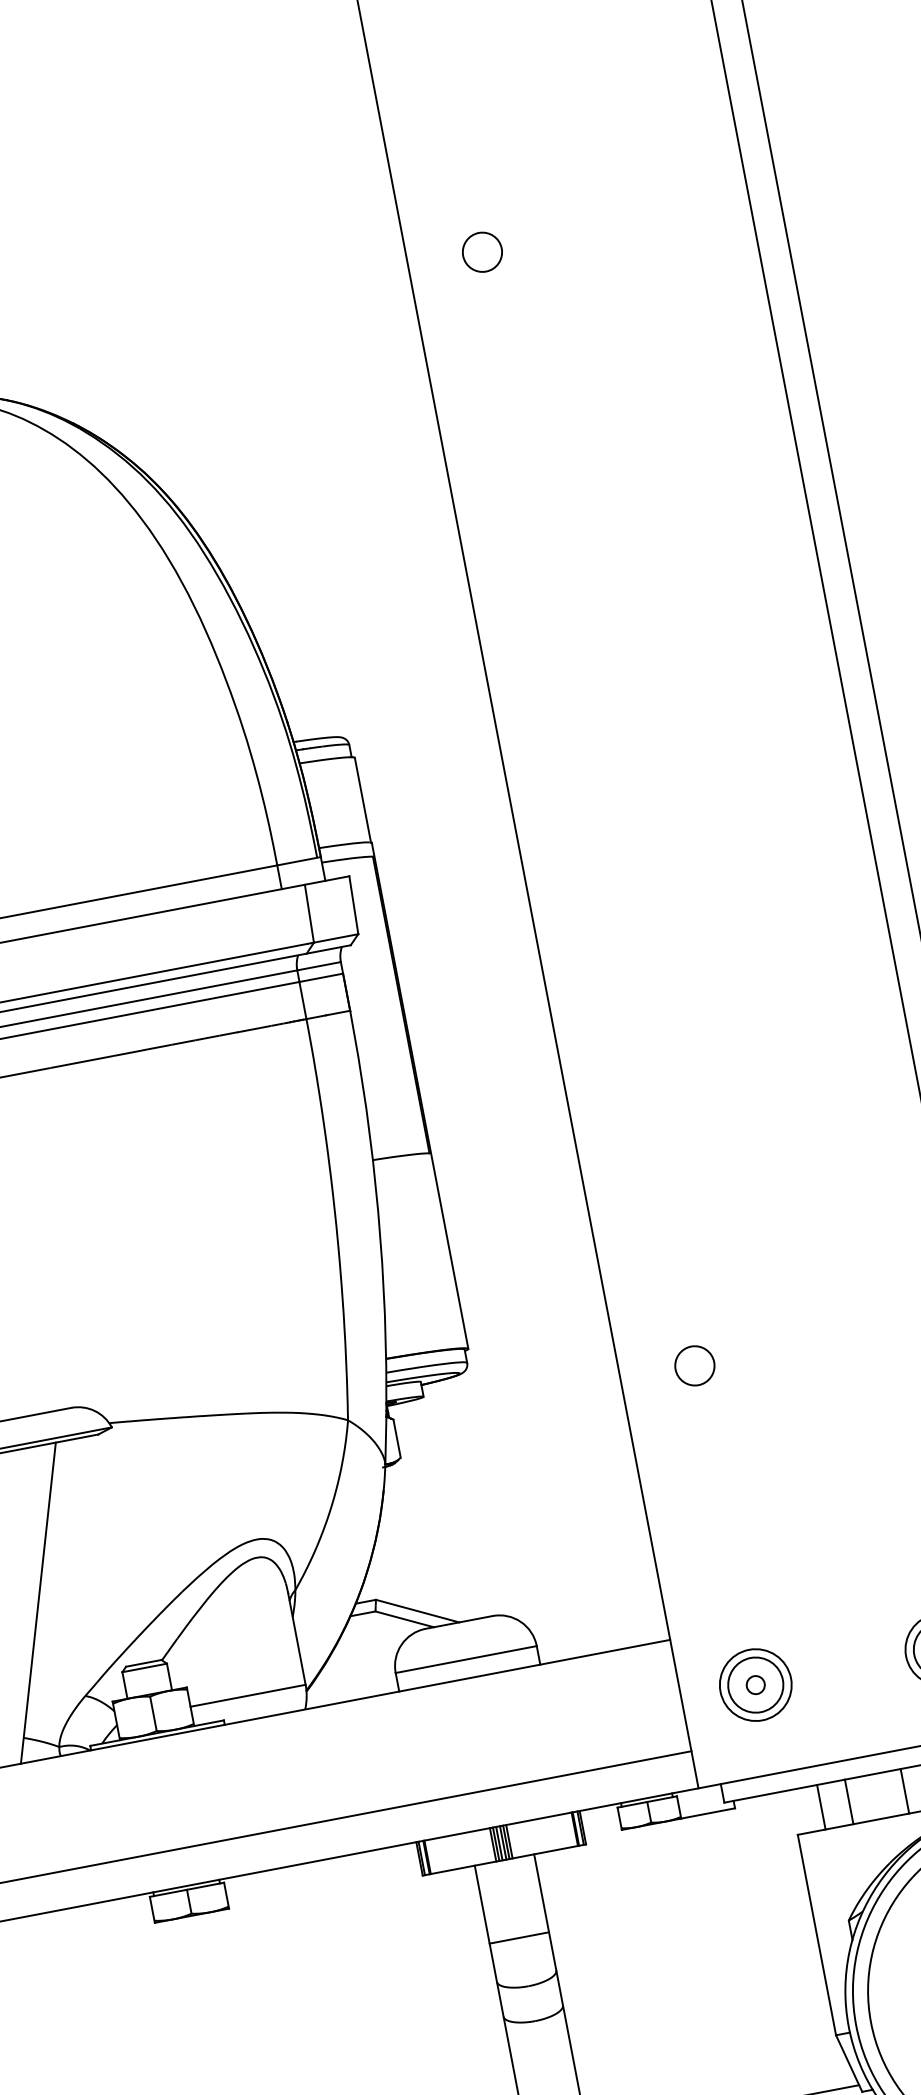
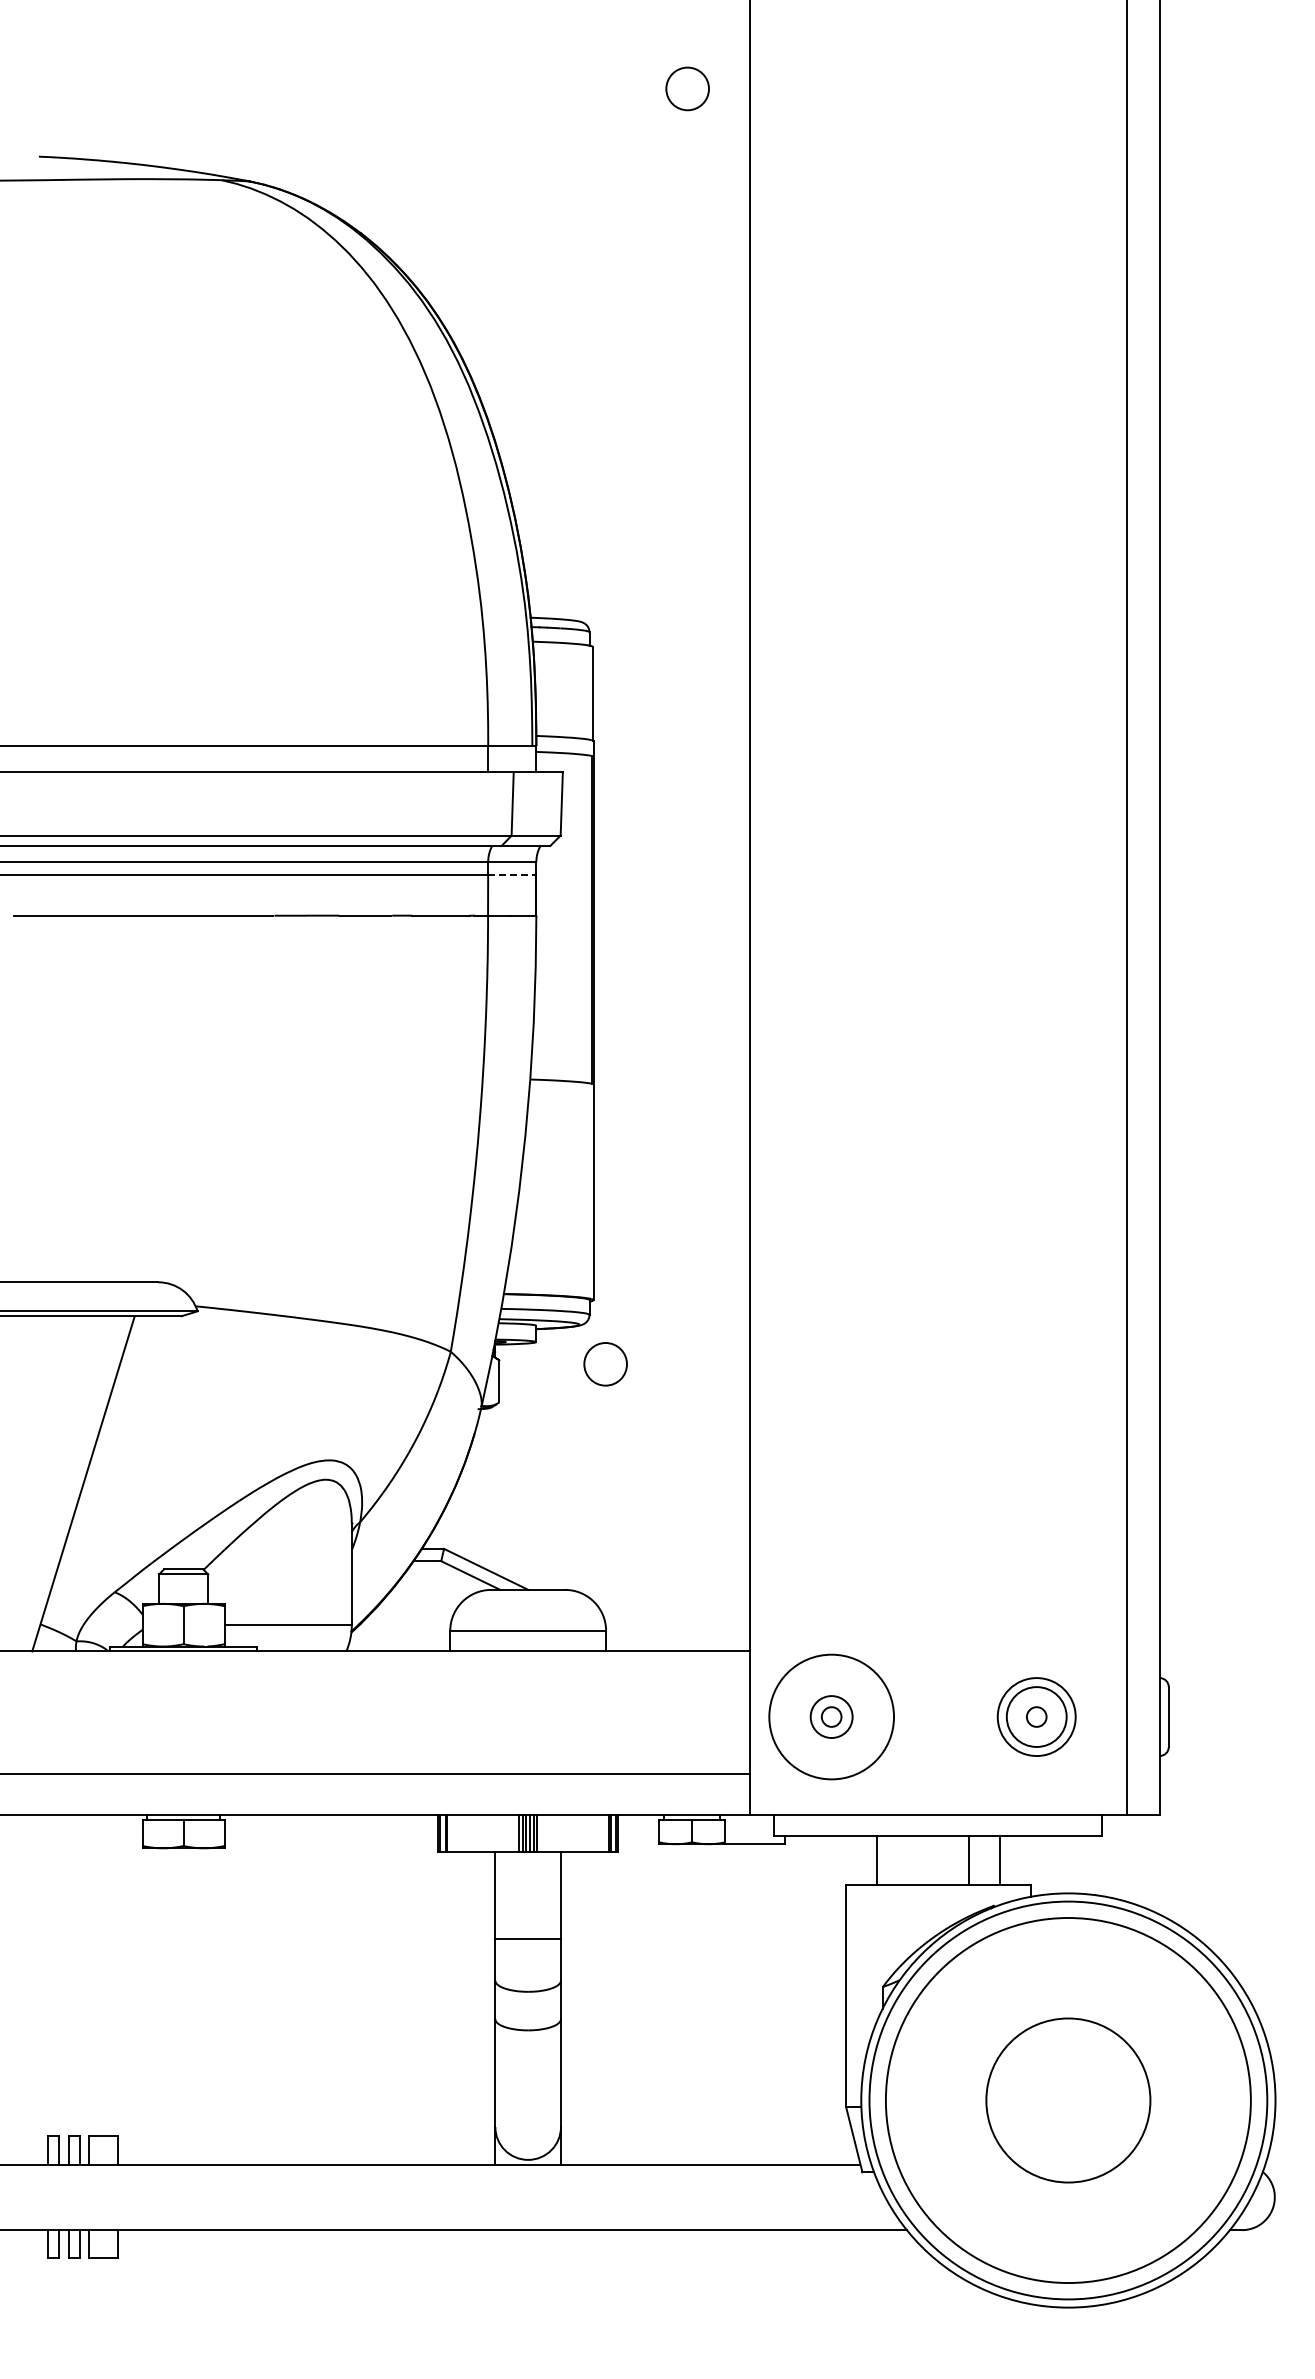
circle: (482, 251) -> (687, 88), moved
line: (321, 977) -> (512, 874), solid -> dashed
circle: (694, 1366) -> (605, 1364), moved
circle: (755, 1684) -> (831, 1716), size x0.7
circle: (755, 1685) -> (831, 1717), size x1.6
line: (849, 1801) -> (907, 1860), removed

